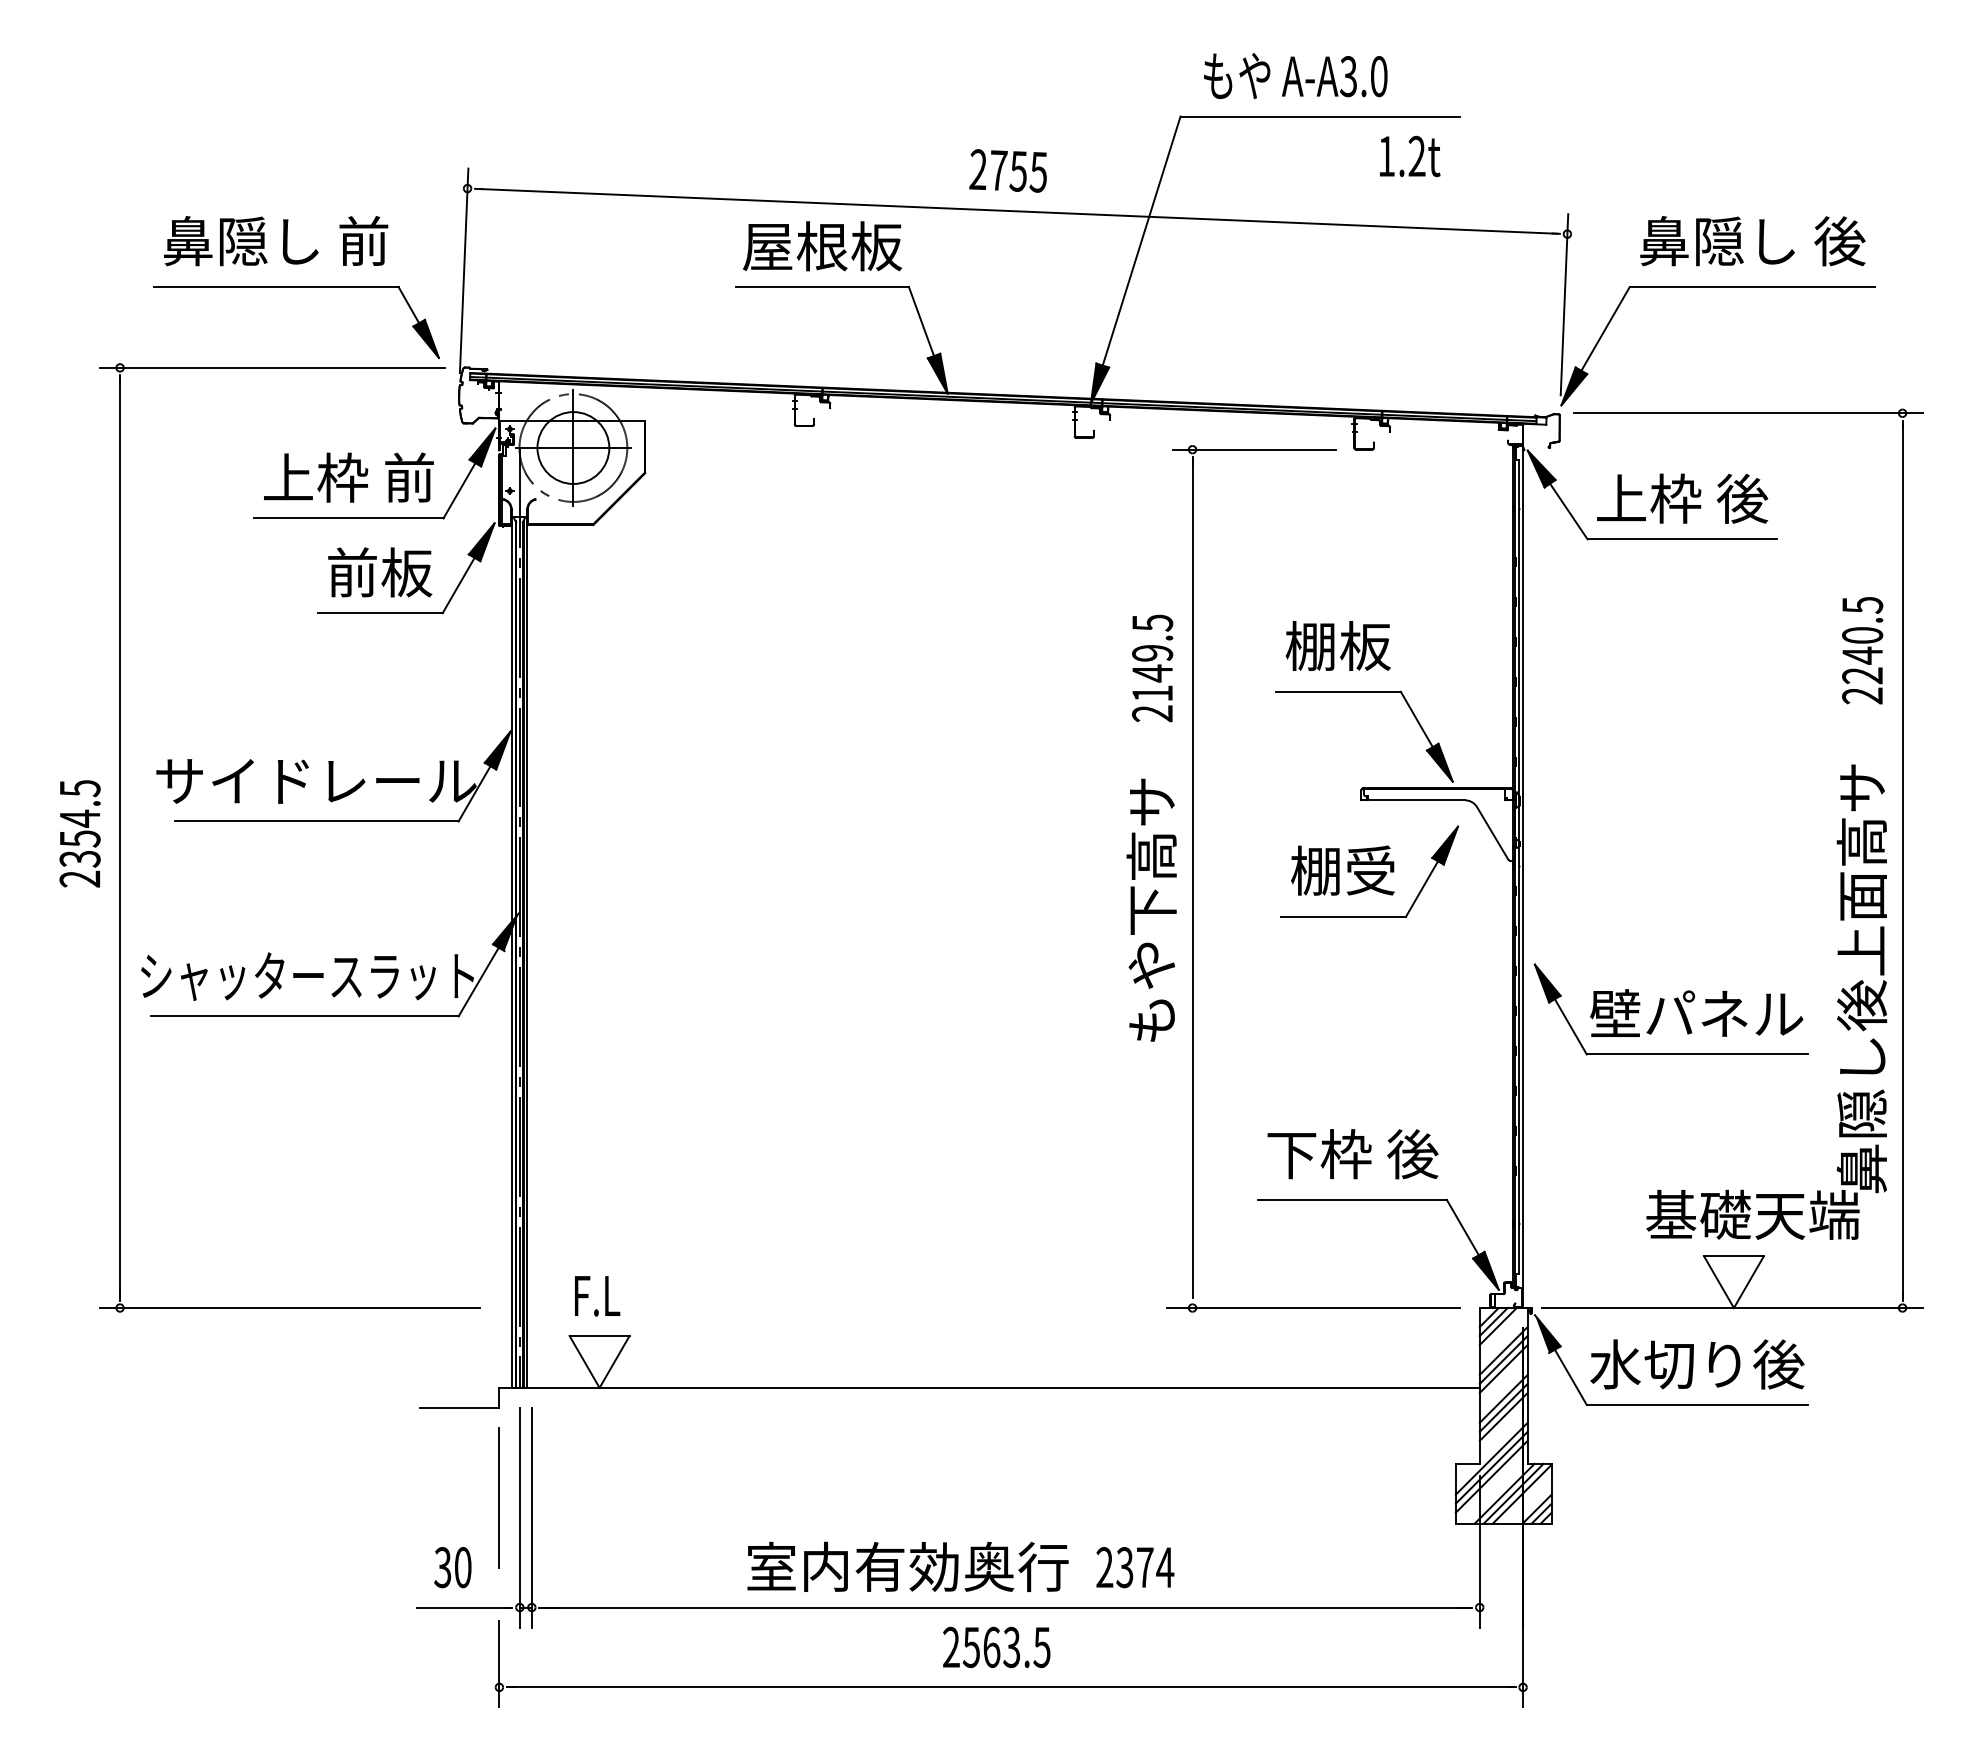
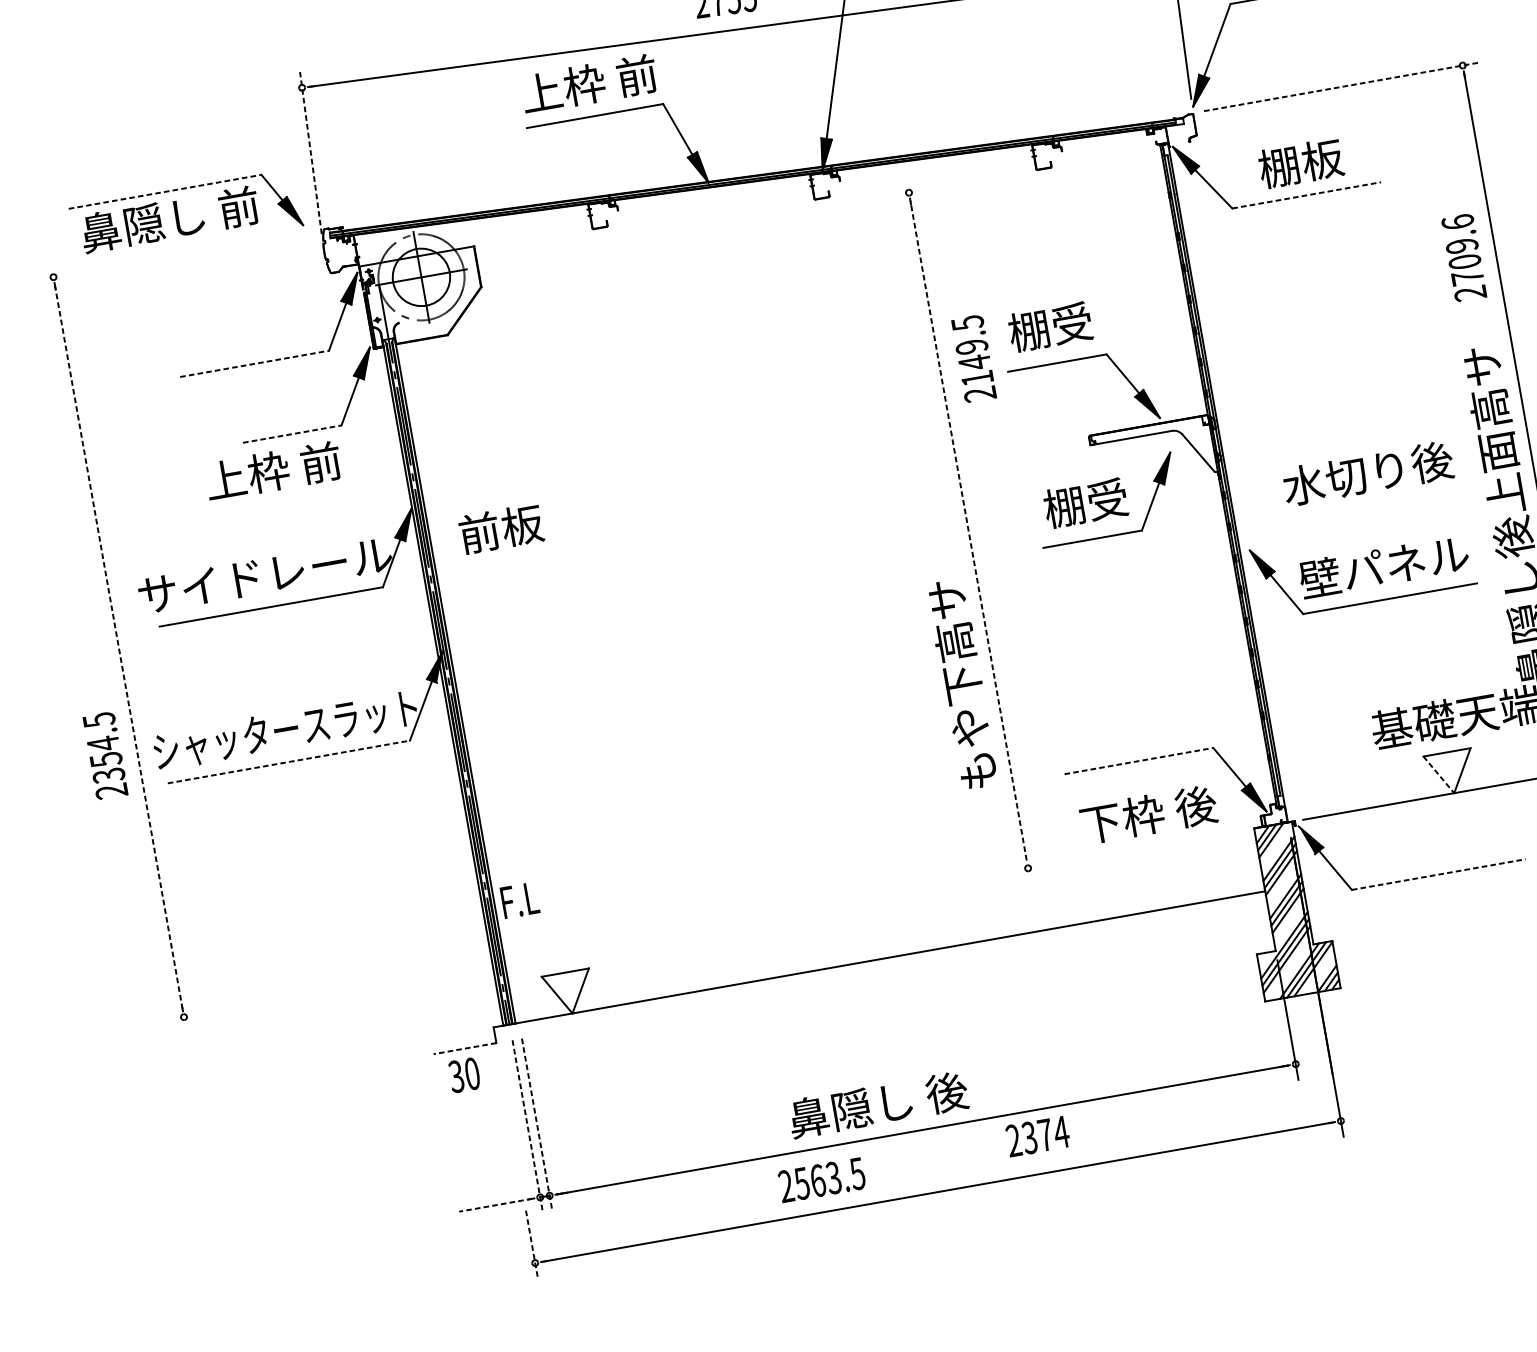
text: (276, 241) -> (170, 219), moved
text: (822, 246) -> (589, 84), 屋根板 -> 上枠 前
line: (464, 270) -> (311, 152), solid -> dashed
line: (276, 286) -> (165, 191), solid -> dashed
line: (272, 367) -> (173, 255), removed
line: (1748, 413) -> (1341, 87), solid -> dashed
line: (1254, 449) -> (957, 184), removed
text: (348, 477) -> (273, 471), moved
text: (1682, 498) -> (1301, 163), 上枠 後 -> 棚板
line: (348, 518) -> (254, 364), solid -> dashed
line: (1682, 539) -> (1307, 195), solid -> dashed
text: (380, 572) -> (501, 528), moved
line: (380, 613) -> (292, 434), solid -> dashed
text: (1862, 640) -> (1462, 249), 2240.5 -> 2709.6
text: (1365, 645) -> (1072, 322), 棚板 -> 棚受
text: (1152, 668) -> (973, 358), moved
text: (79, 833) -> (104, 755), moved
line: (120, 837) -> (119, 646), solid -> dashed
line: (1192, 878) -> (968, 530), solid -> dashed
text: (1151, 909) -> (962, 683), moved
line: (304, 1016) -> (288, 762), solid -> dashed
text: (1352, 1154) -> (1148, 815), moved
line: (1352, 1199) -> (1138, 760), solid -> dashed
line: (1718, 1282) -> (1438, 775), solid -> dashed
text: (597, 1296) -> (520, 900), moved
line: (289, 1308) -> (317, 994), removed
line: (1313, 1308) -> (1123, 851), removed
text: (1697, 1364) -> (1368, 473), moved
line: (1697, 1405) -> (1439, 874), solid -> dashed
line: (459, 1407) -> (464, 1048), solid -> dashed
line: (499, 1497) -> (508, 1113), removed
line: (519, 1517) -> (527, 1126), solid -> dashed
line: (531, 1517) -> (536, 1124), solid -> dashed
text: (908, 1566) -> (840, 1111), 室内有効奥行 -> 鼻隠し 後
text: (452, 1567) -> (464, 1075), moved
text: (1135, 1567) -> (1038, 1136), moved
line: (463, 1607) -> (495, 1205), solid -> dashed
text: (996, 1647) -> (821, 1180), moved
line: (499, 1664) -> (532, 1245), solid -> dashed

